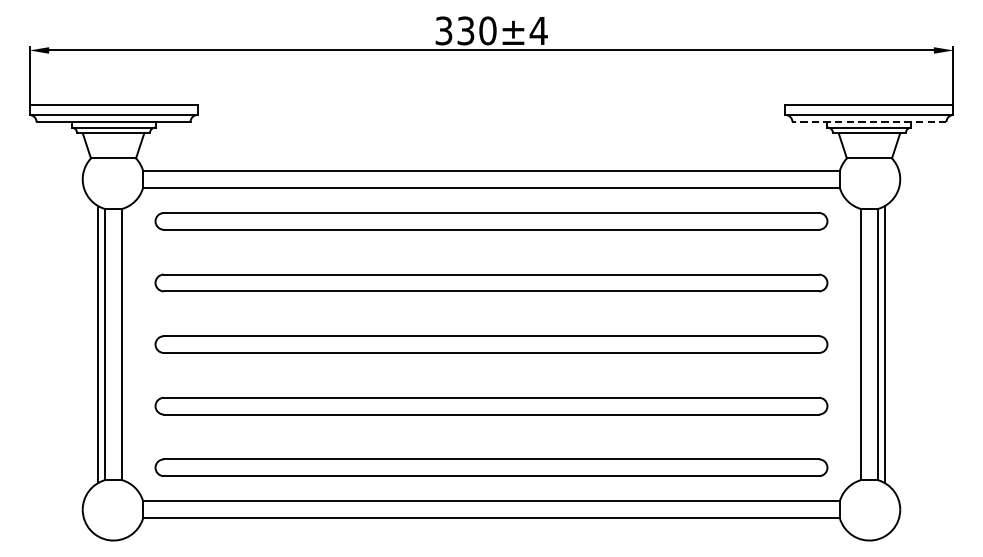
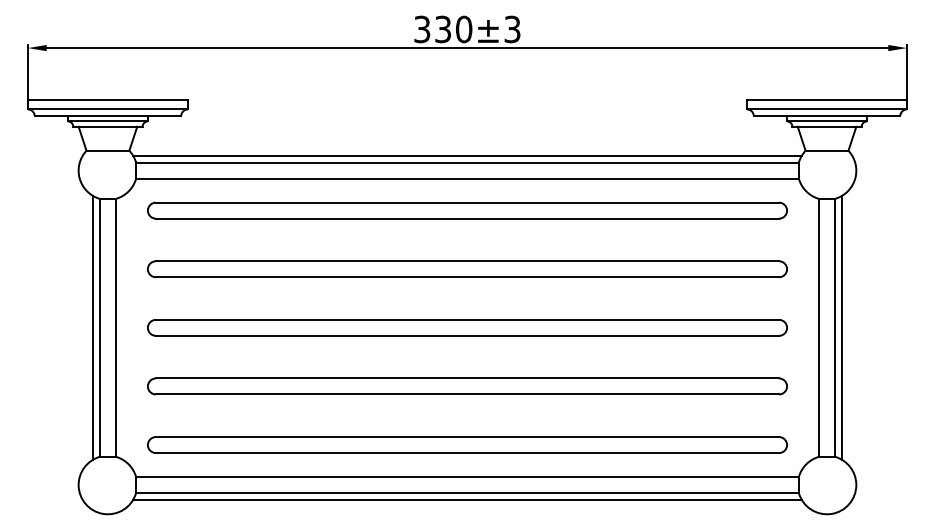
text: (538, 30) -> (512, 29), 330±4 -> 330±3
line: (868, 122) -> (826, 116), dashed -> solid
line: (491, 164) -> (467, 156), added
line: (491, 525) -> (467, 499), added

